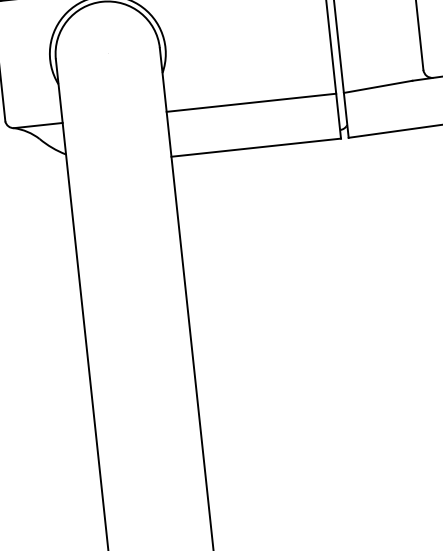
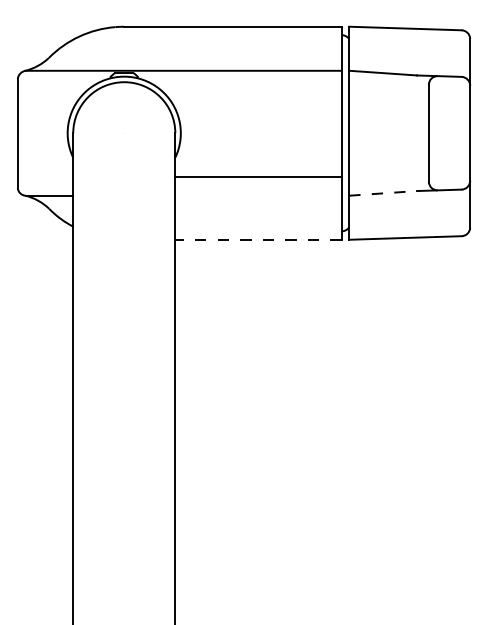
line: (378, 86) -> (383, 193), solid -> dashed
line: (251, 102) -> (258, 176), moved
line: (256, 147) -> (258, 239), solid -> dashed

